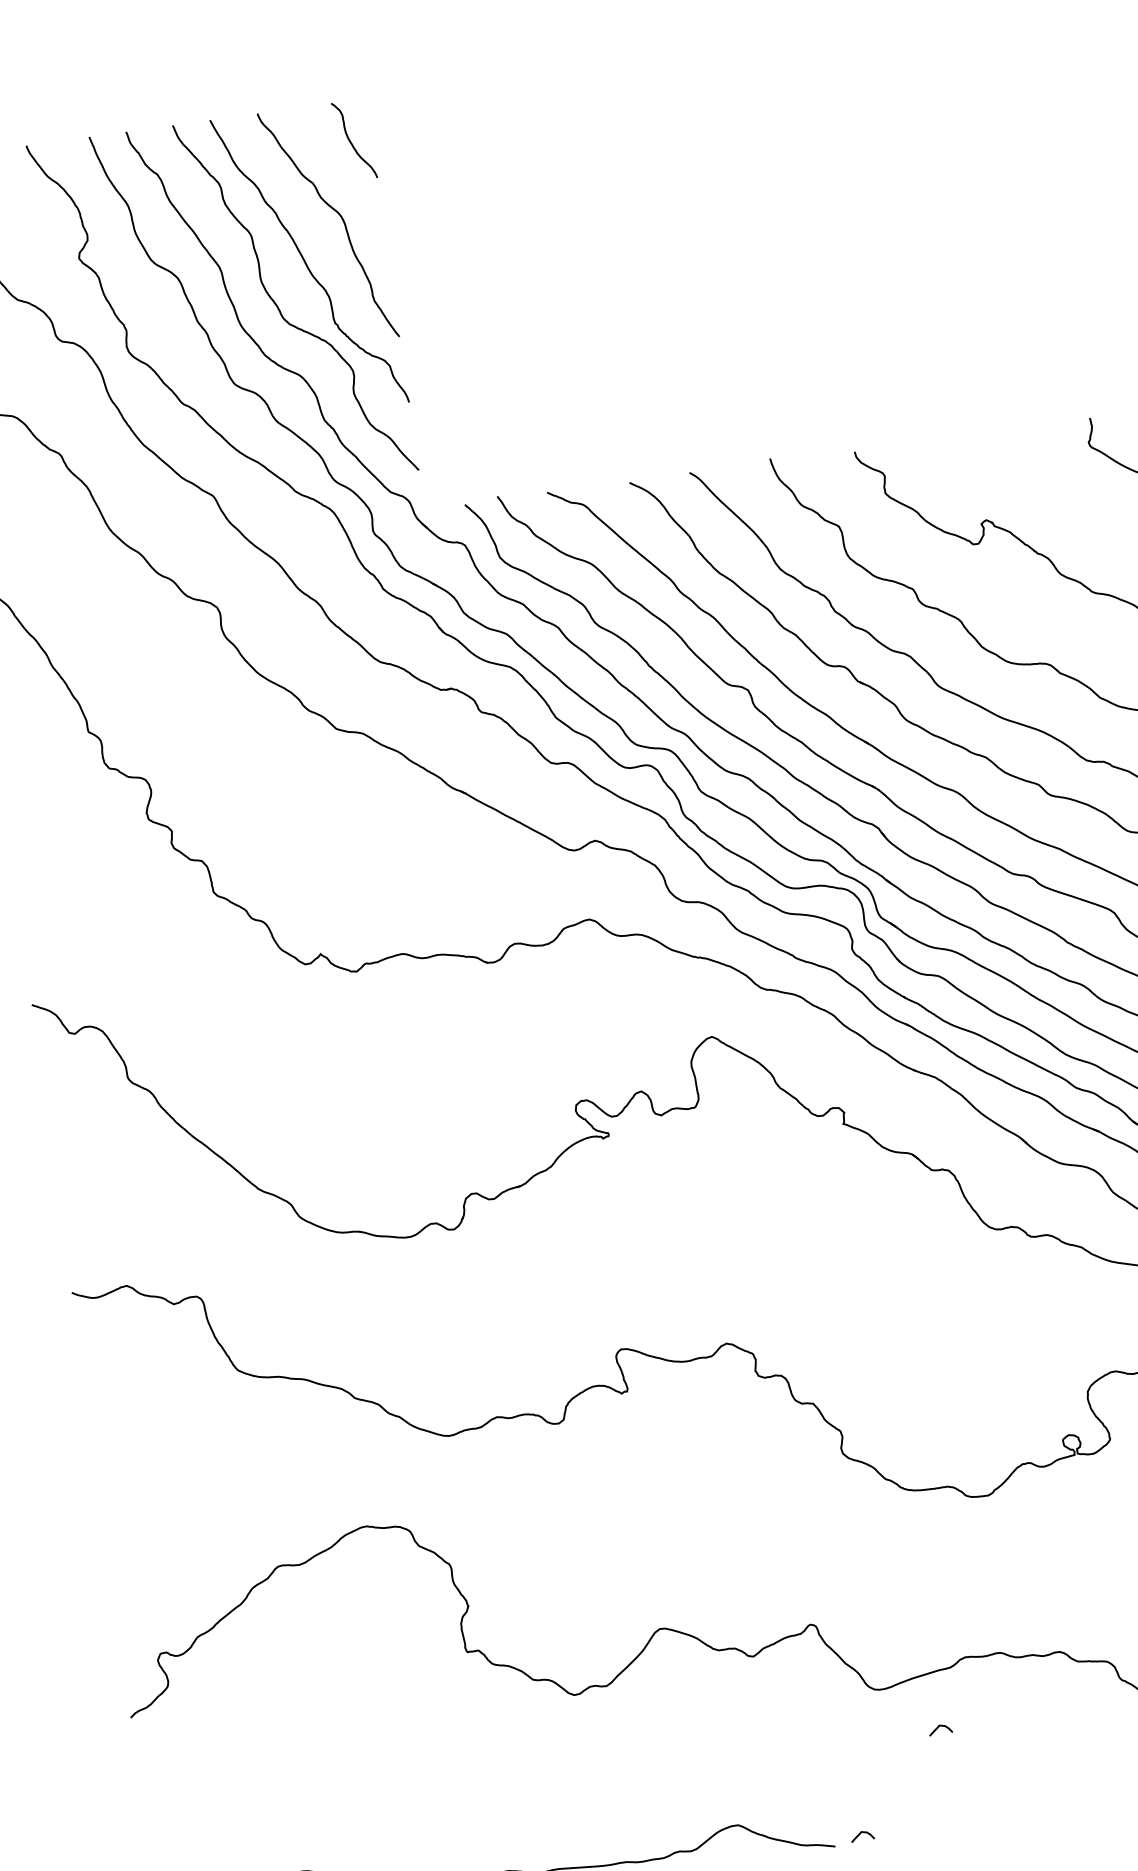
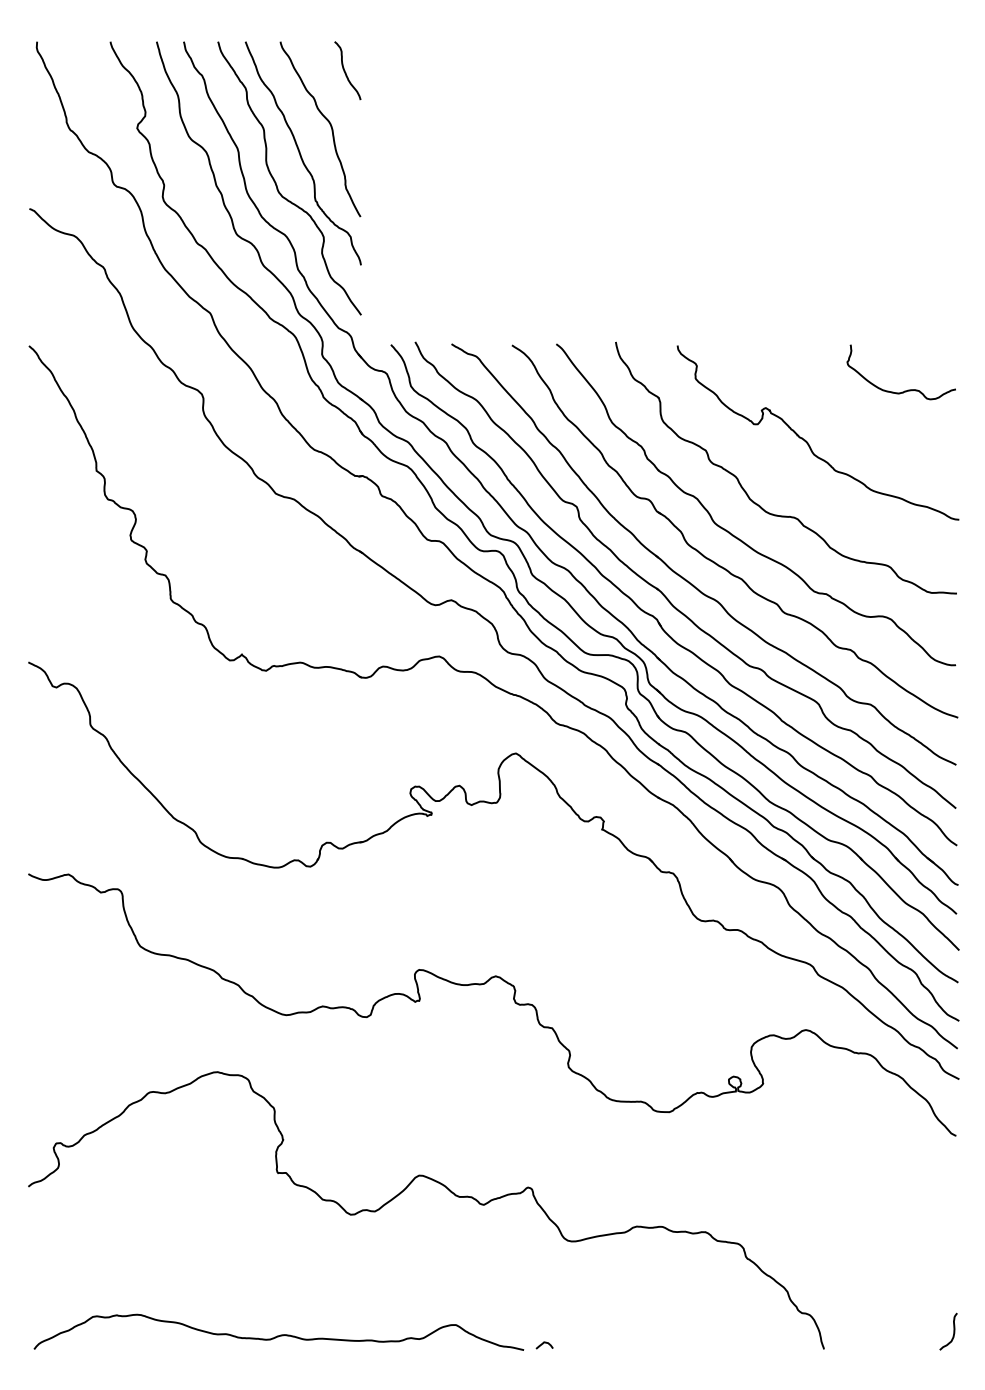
curve: (938, 1728) -> (610, 1275), removed

